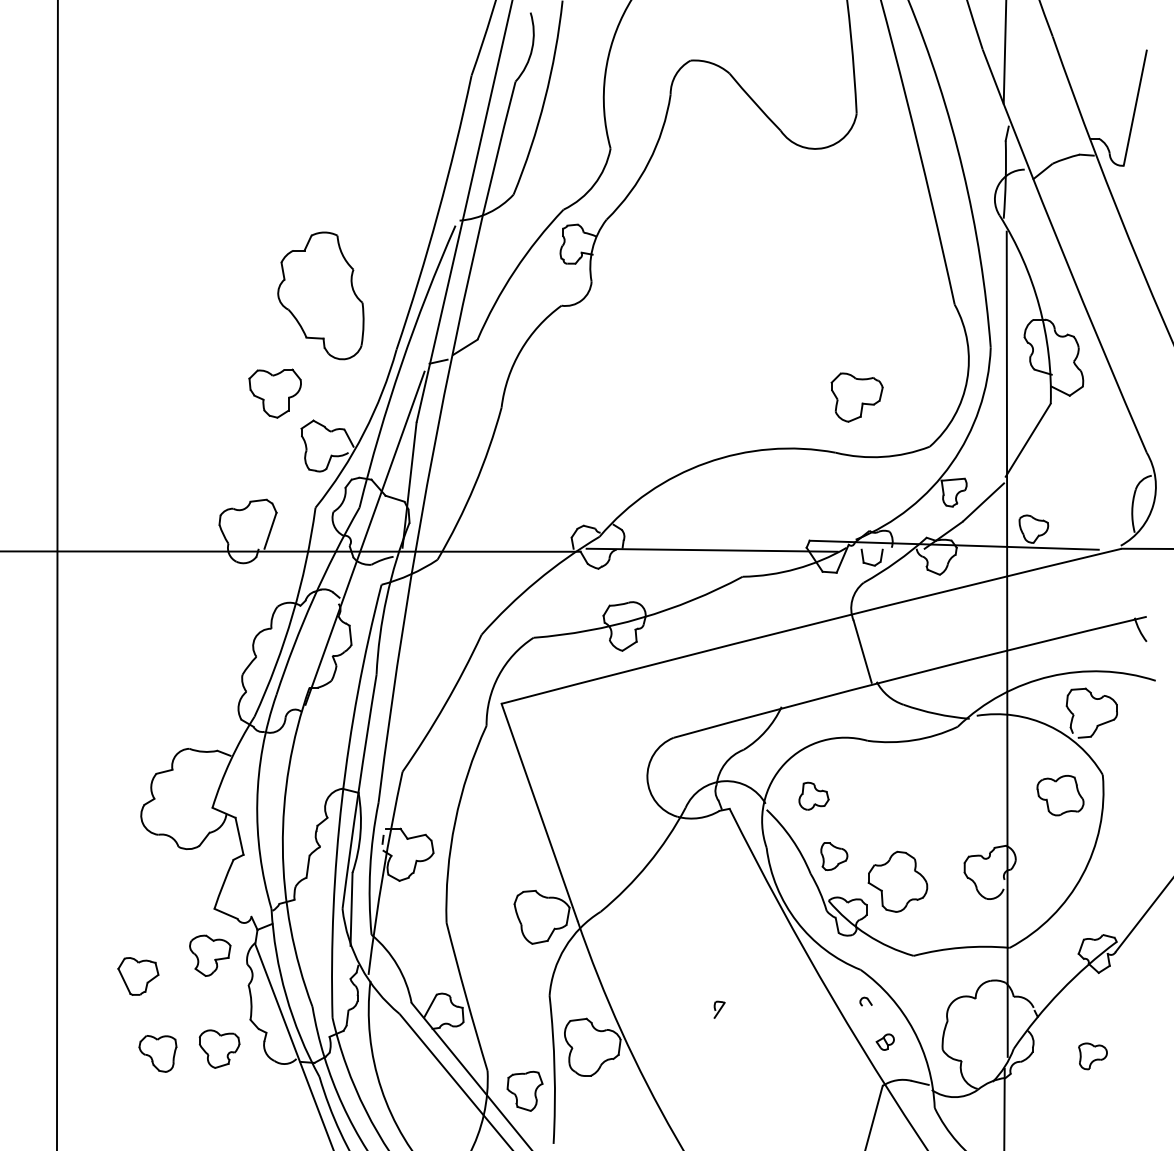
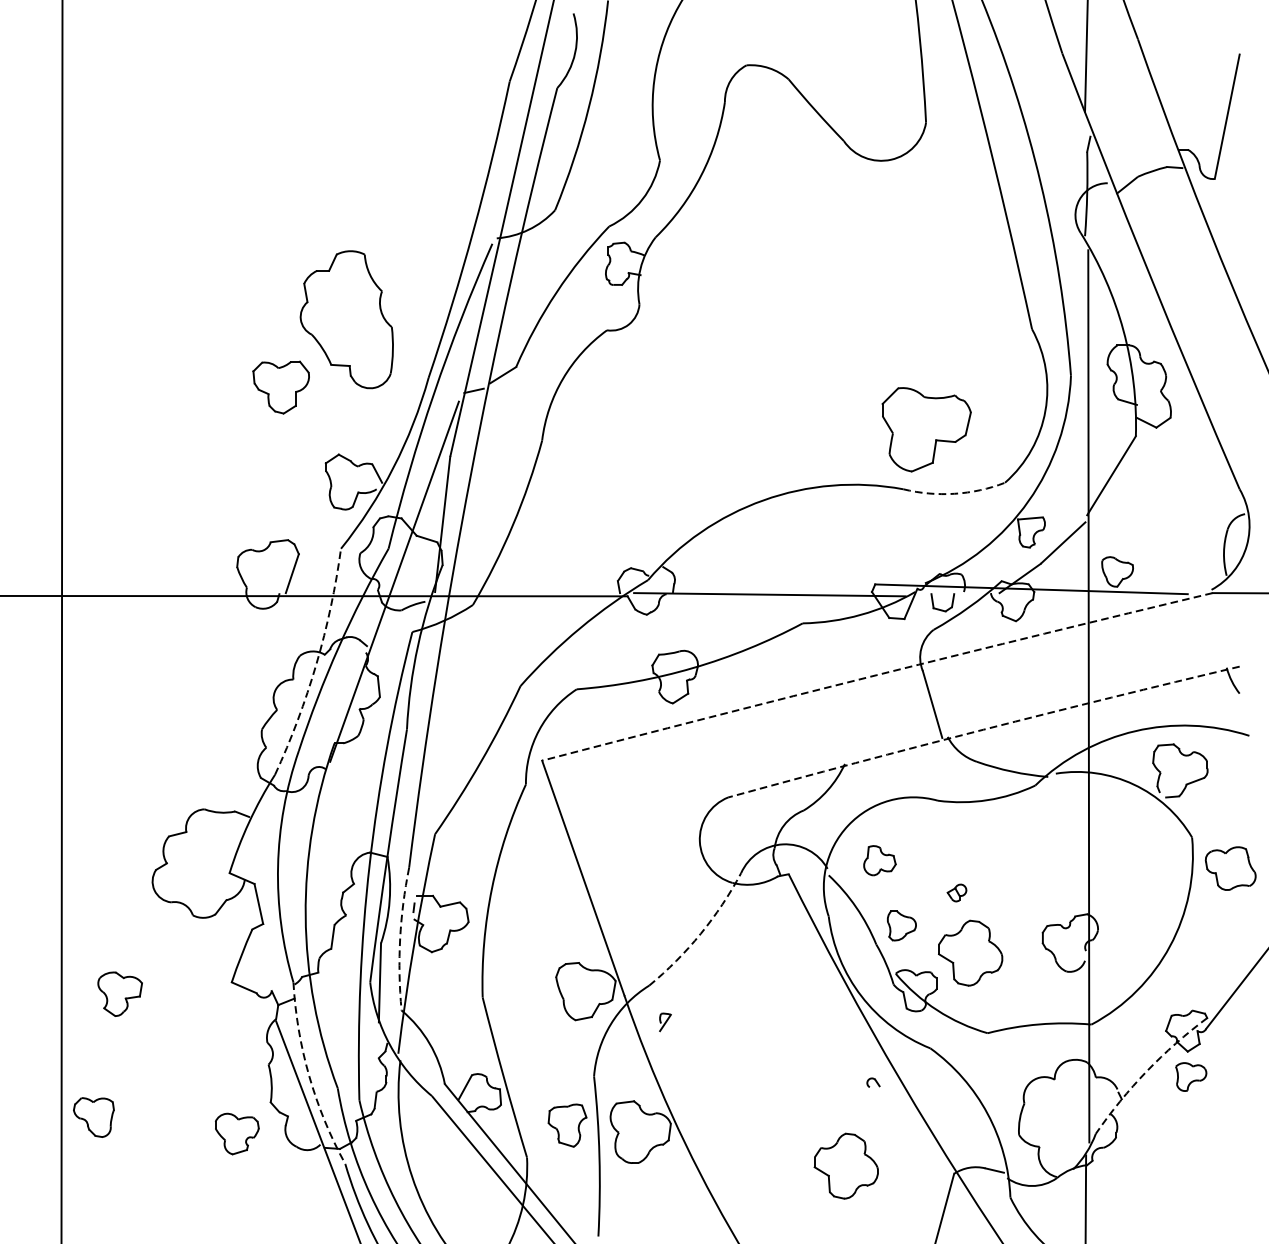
part: (274, 393) -> (280, 387), moved
part: (856, 397) -> (925, 429), size x1.6
arc: (883, 456) -> (955, 493), solid -> dashed
arc: (292, 614) -> (316, 664), solid -> dashed
arc: (811, 624) -> (877, 674), solid -> dashed
arc: (909, 675) -> (983, 730), solid -> dashed
part: (1060, 795) -> (1230, 868), moved
arc: (648, 864) -> (700, 934), solid -> dashed
arc: (370, 868) -> (400, 938), solid -> dashed
part: (210, 955) -> (120, 993), moved
part: (138, 976) -> (149, 1055), removed
arc: (1060, 991) -> (1146, 1071), solid -> dashed
arc: (286, 995) -> (309, 1076), solid -> dashed
part: (865, 1001) -> (872, 1082), moved
part: (719, 1009) -> (665, 1022), moved
part: (884, 1041) -> (956, 892), moved
part: (157, 1053) -> (93, 1117), moved
part: (1092, 1056) -> (1190, 1077), moved
part: (782, 1078) -> (845, 1165), added
part: (524, 1090) -> (566, 1124), moved

